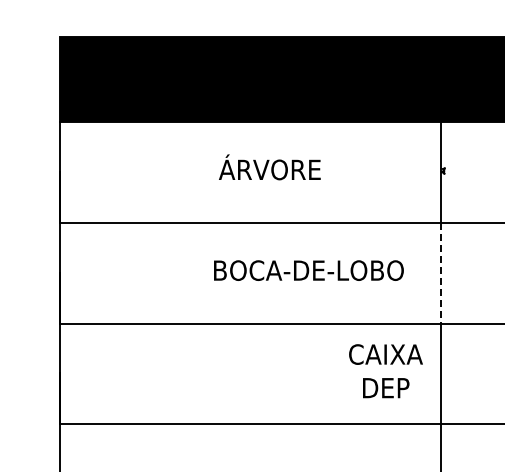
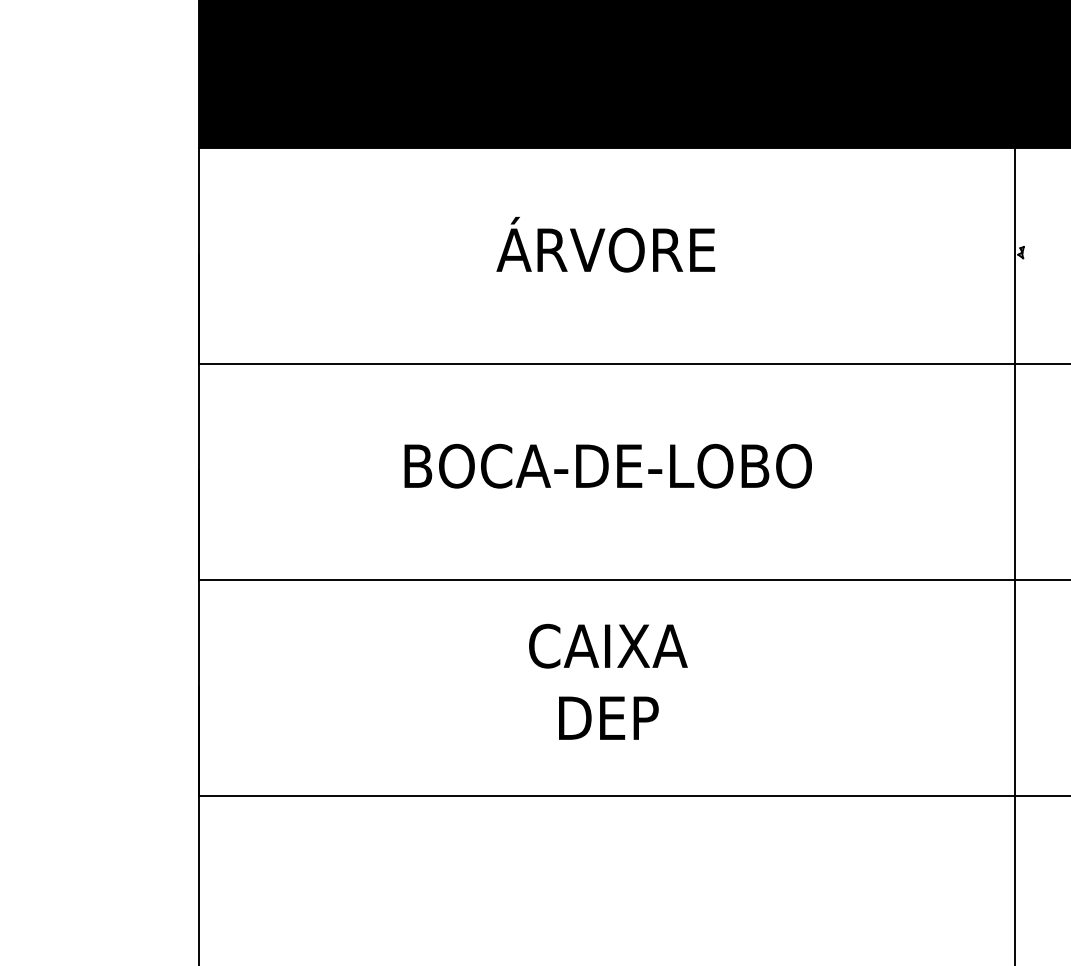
text: (269, 167) -> (605, 245), moved
text: (308, 270) -> (607, 465), moved
line: (440, 273) -> (1014, 472), dashed -> solid
text: (385, 371) -> (607, 682), moved

